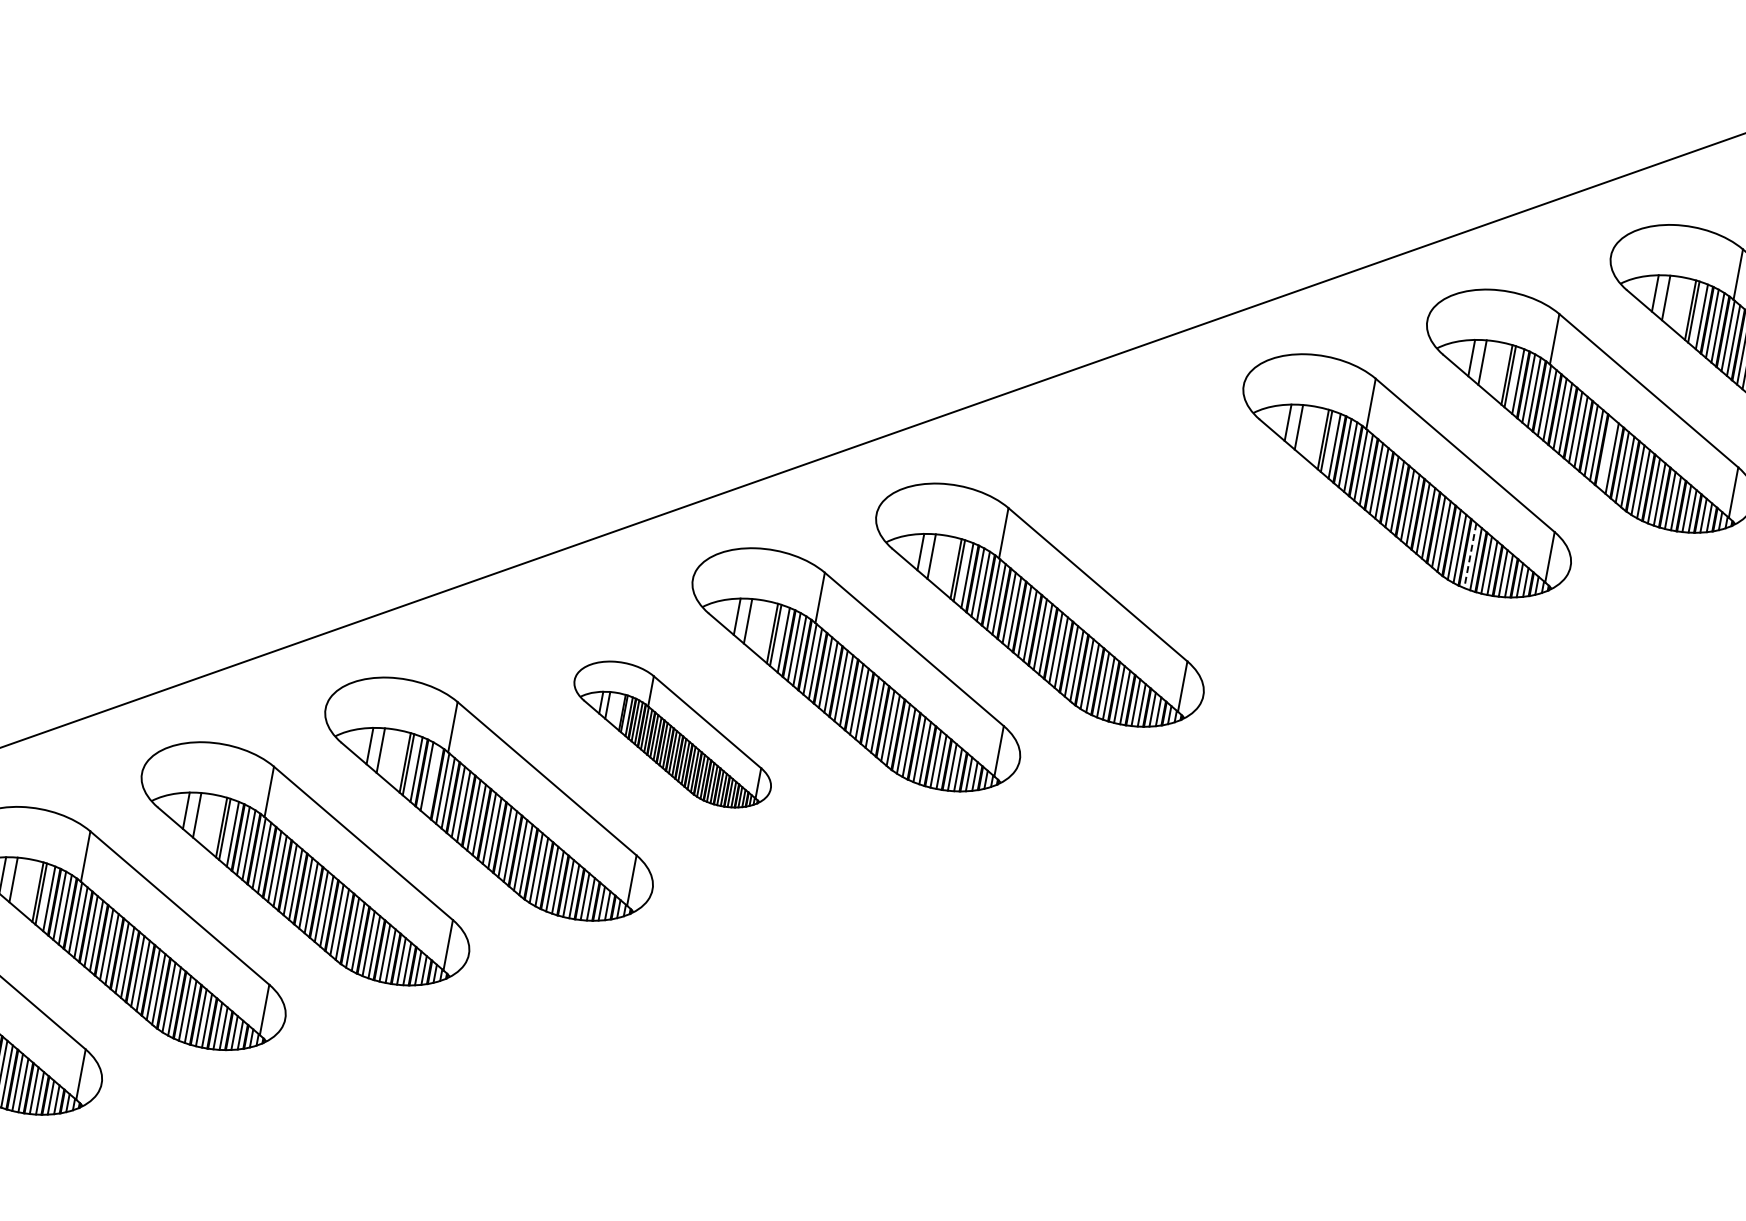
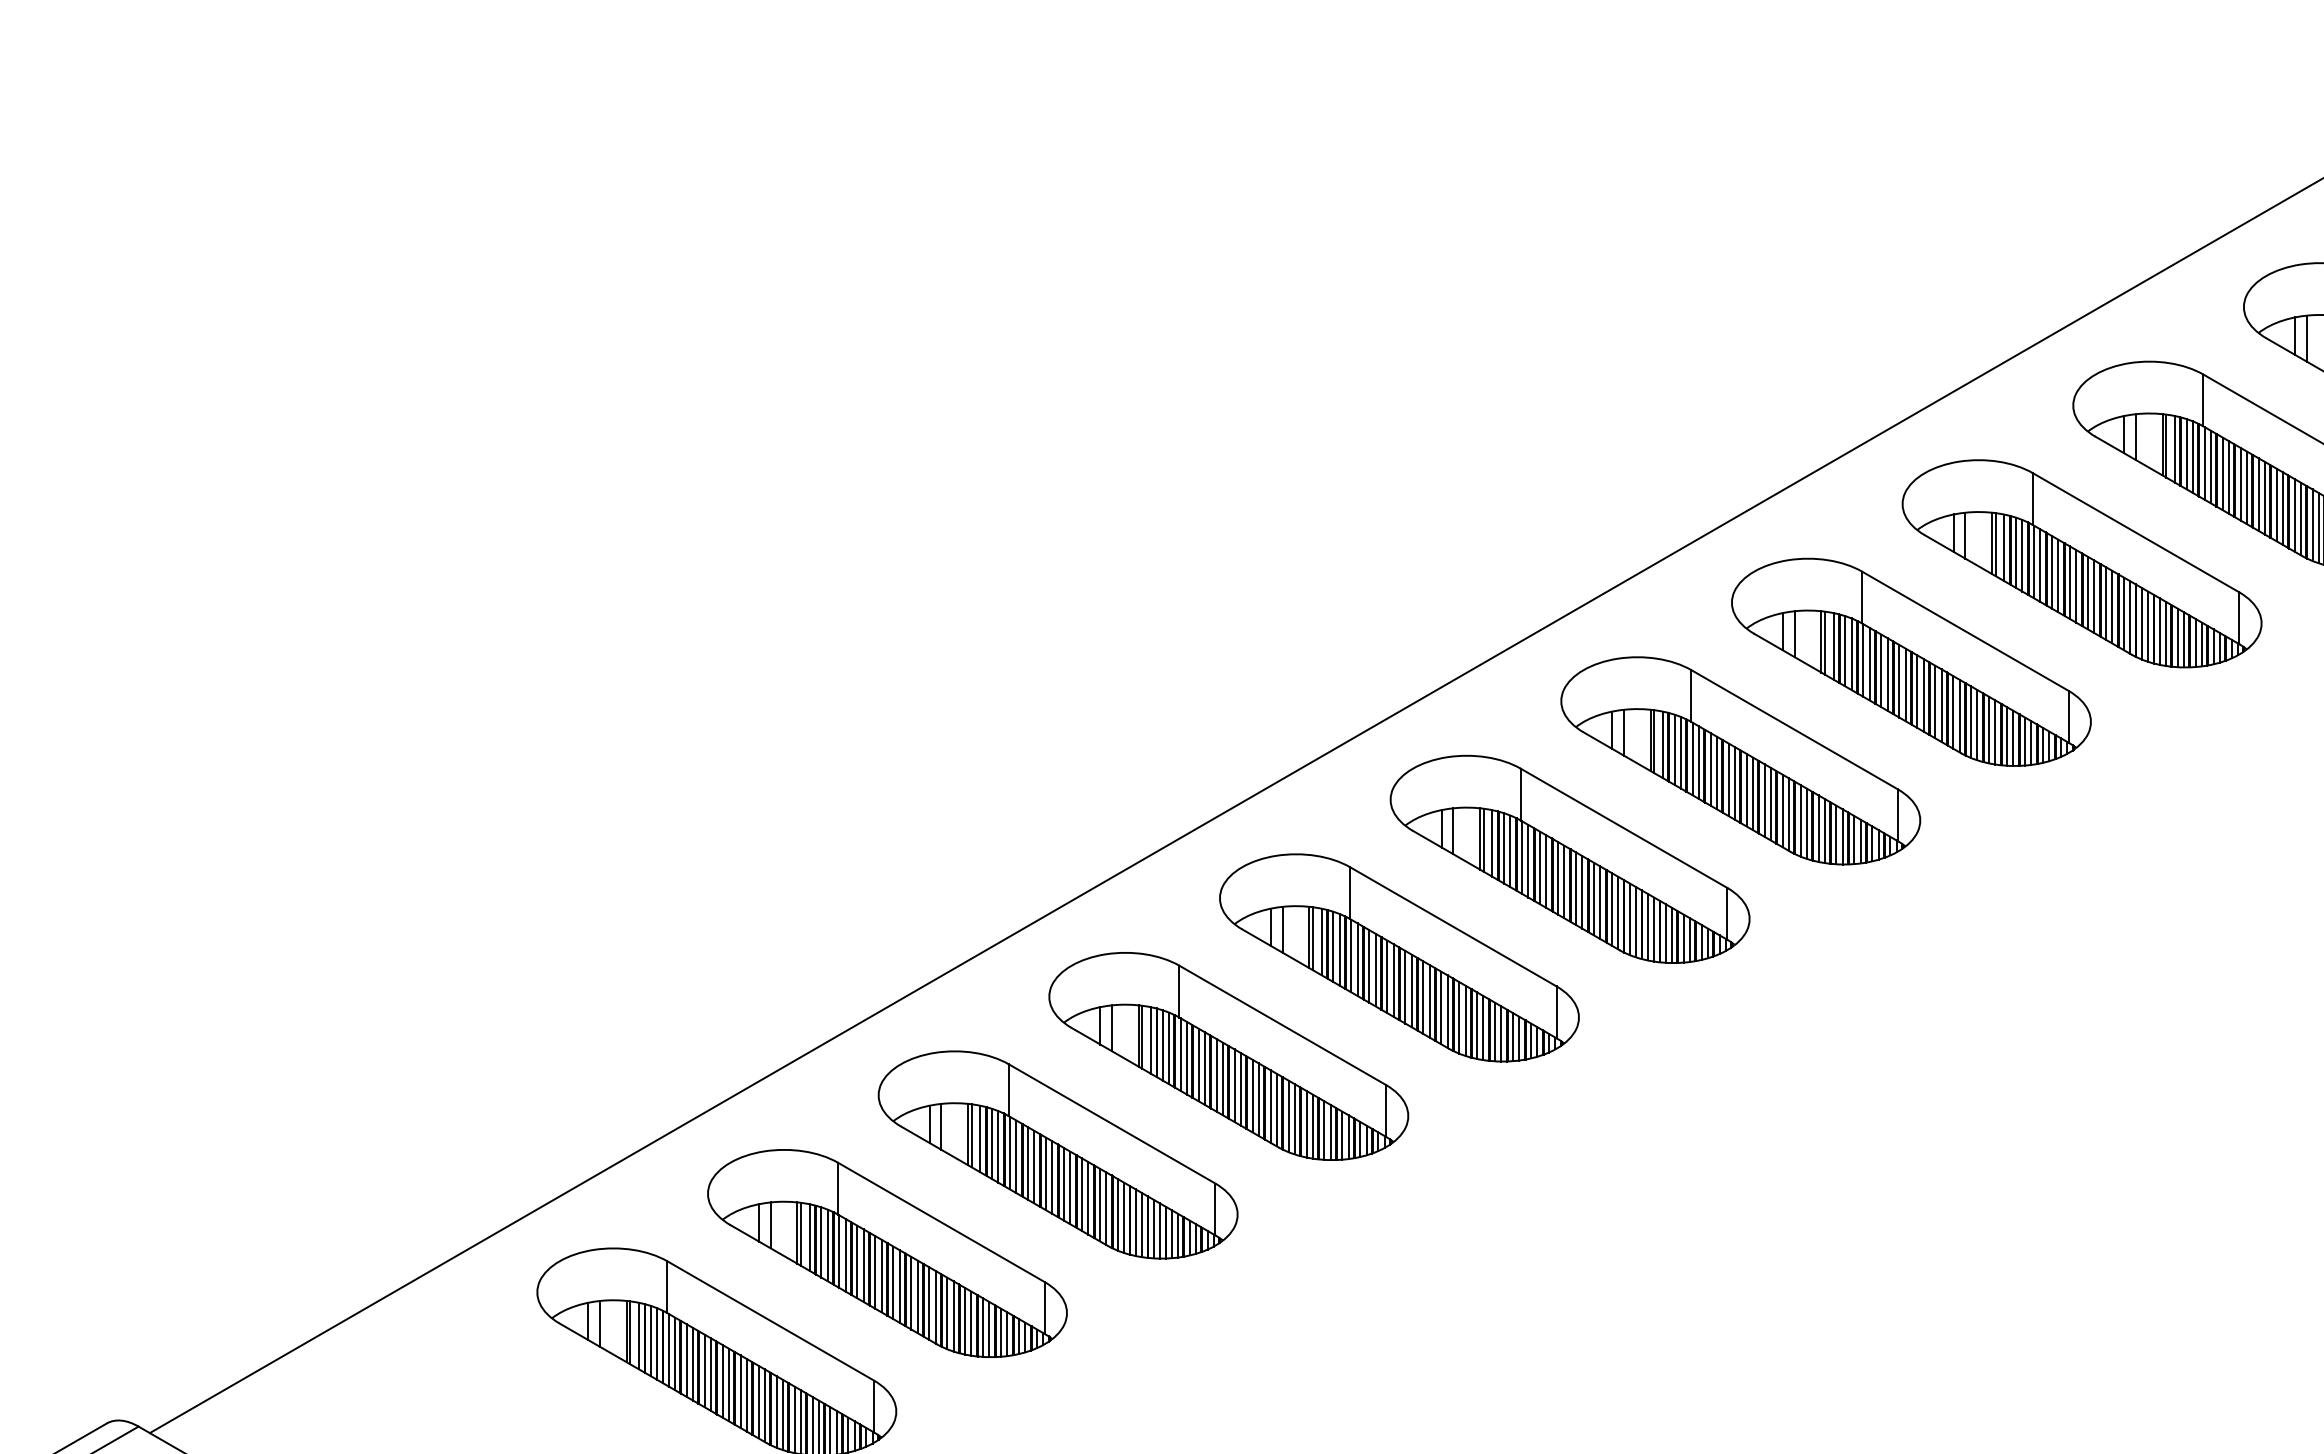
line: (1606, 453) -> (2276, 504), added
part: (1223, 539) -> (1911, 661), added
line: (1469, 556) -> (2159, 632), dashed -> solid
part: (672, 734) -> (1399, 957), size x1.67
line: (432, 780) -> (1169, 1048), added

